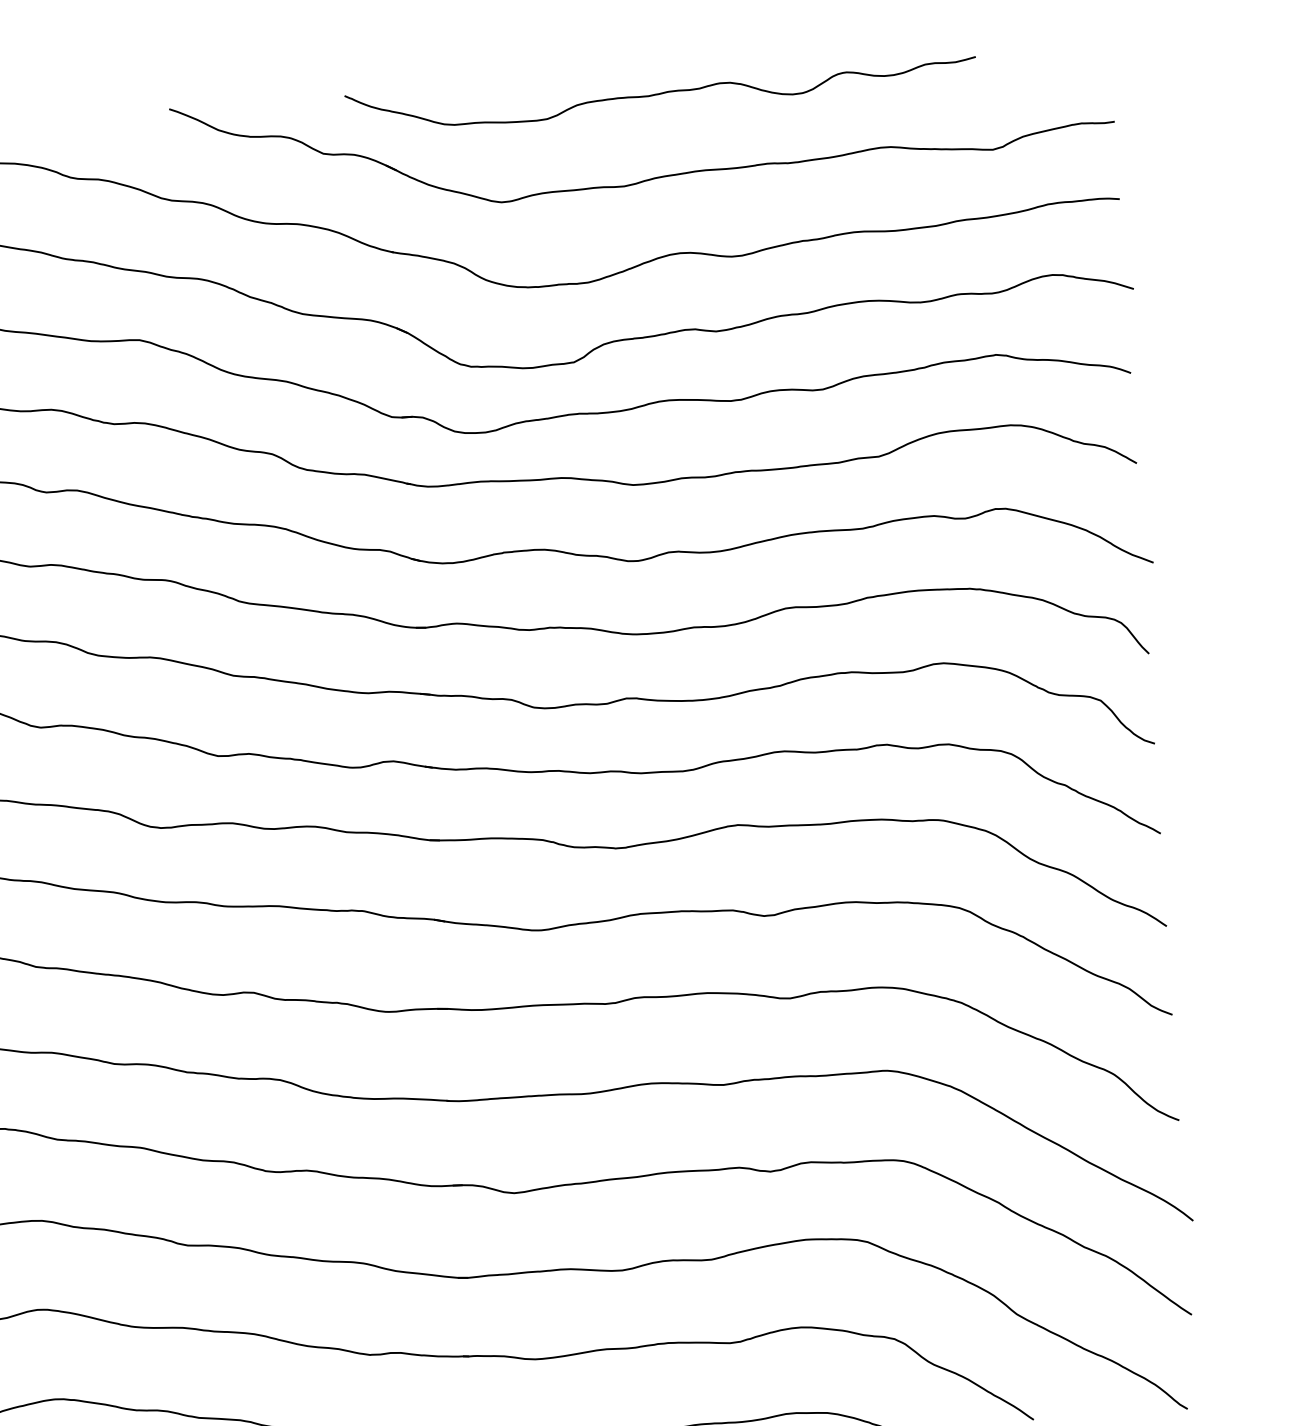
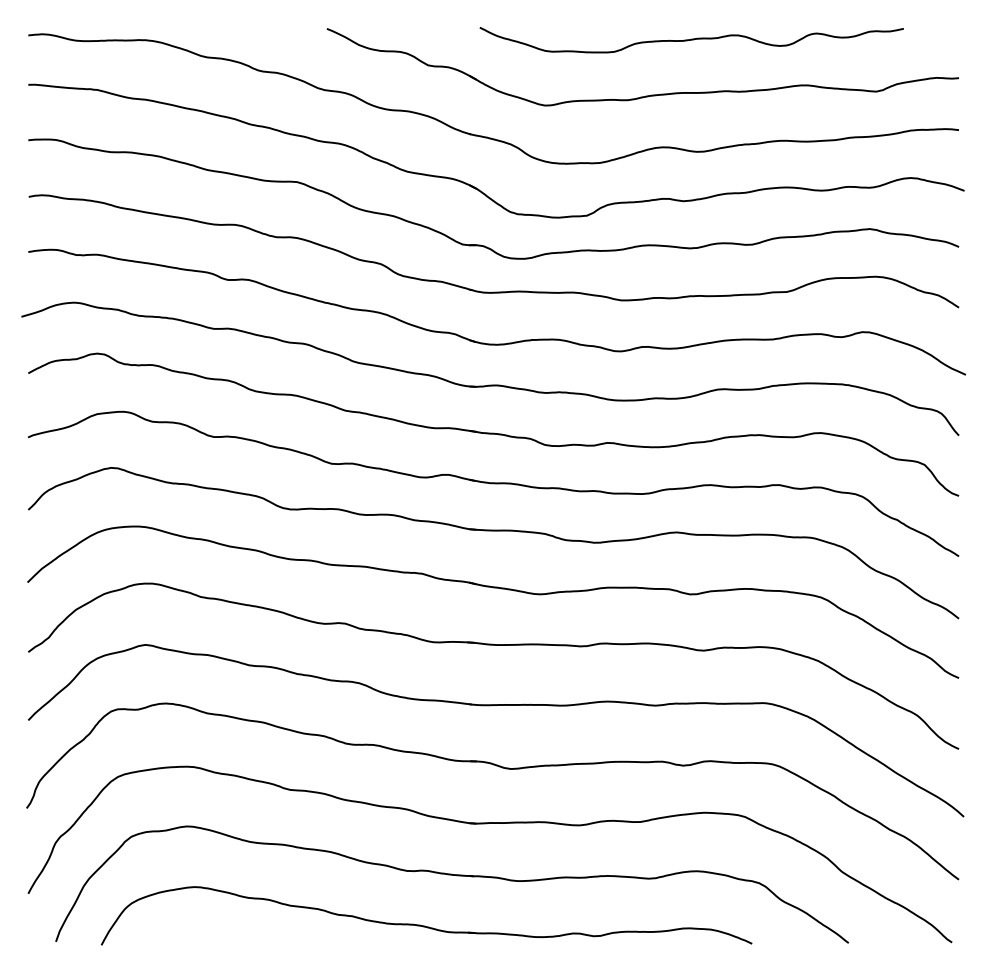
curve: (660, 94) -> (691, 40), moved

